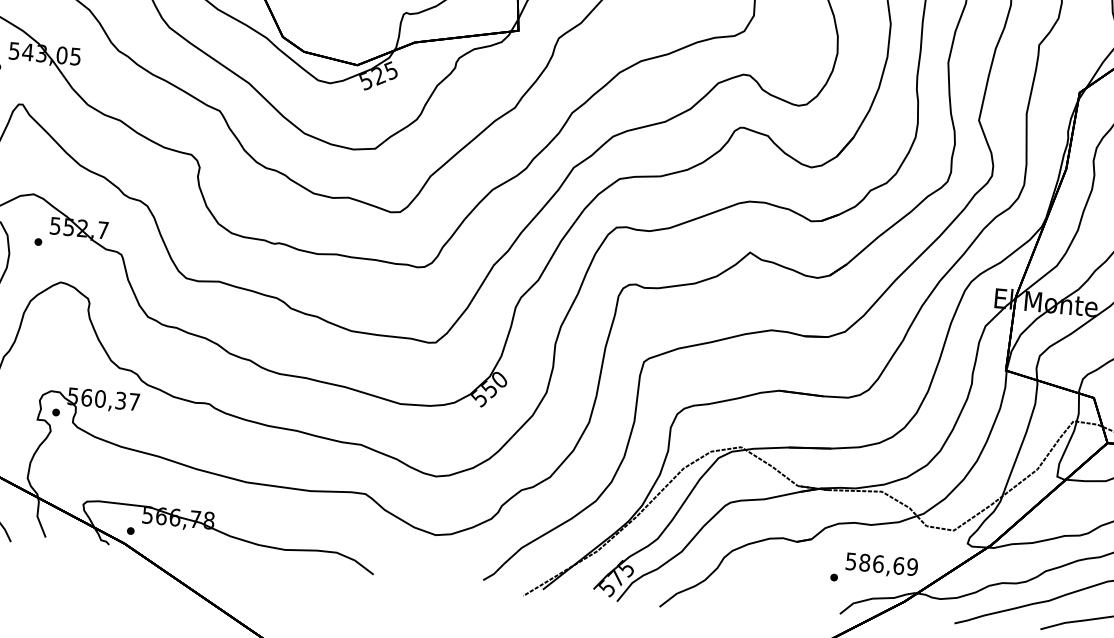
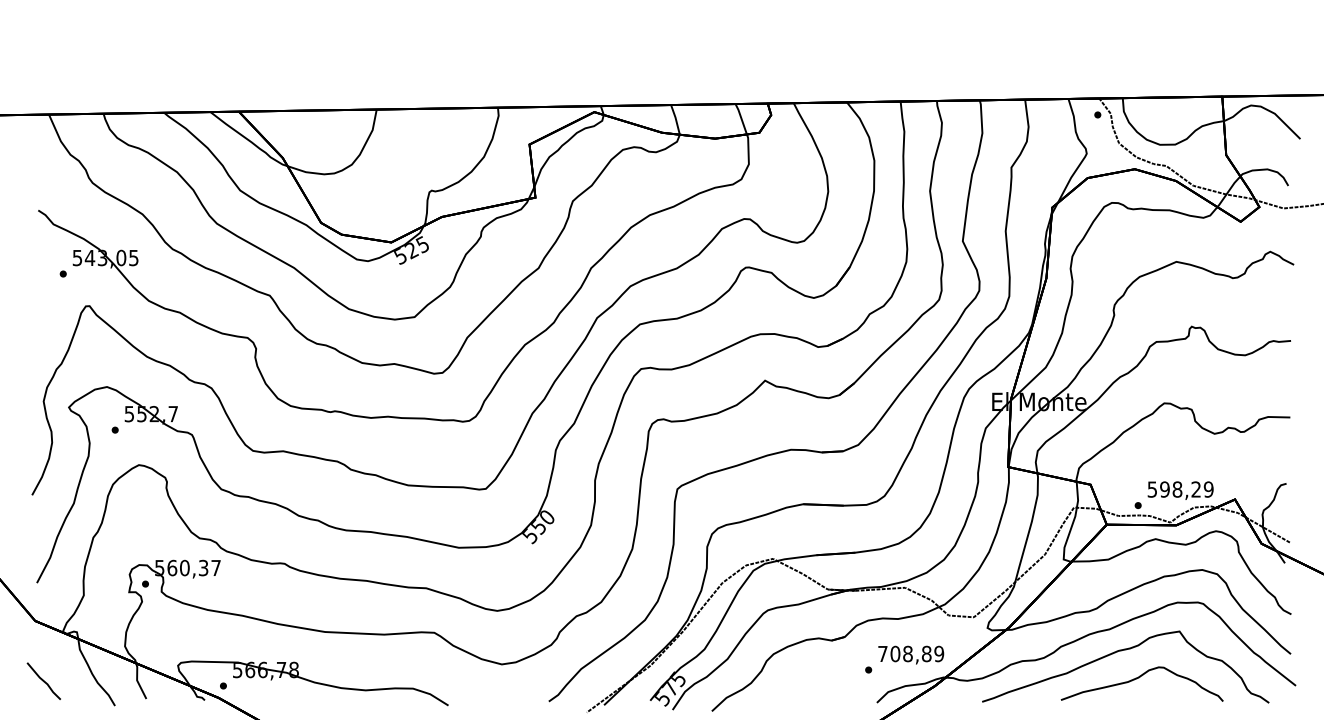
text: (874, 563) -> (904, 653), 586,69 -> 708,89

